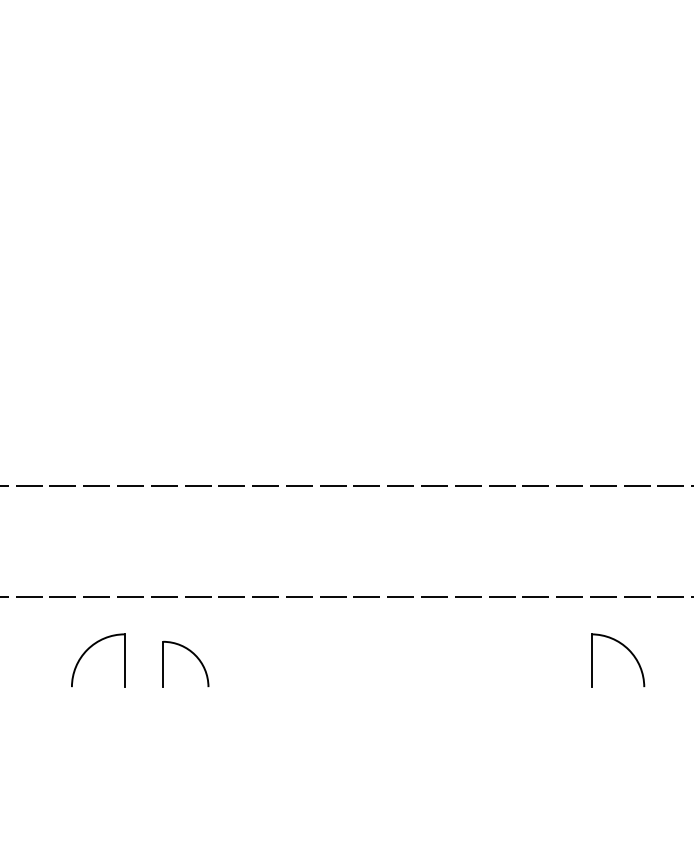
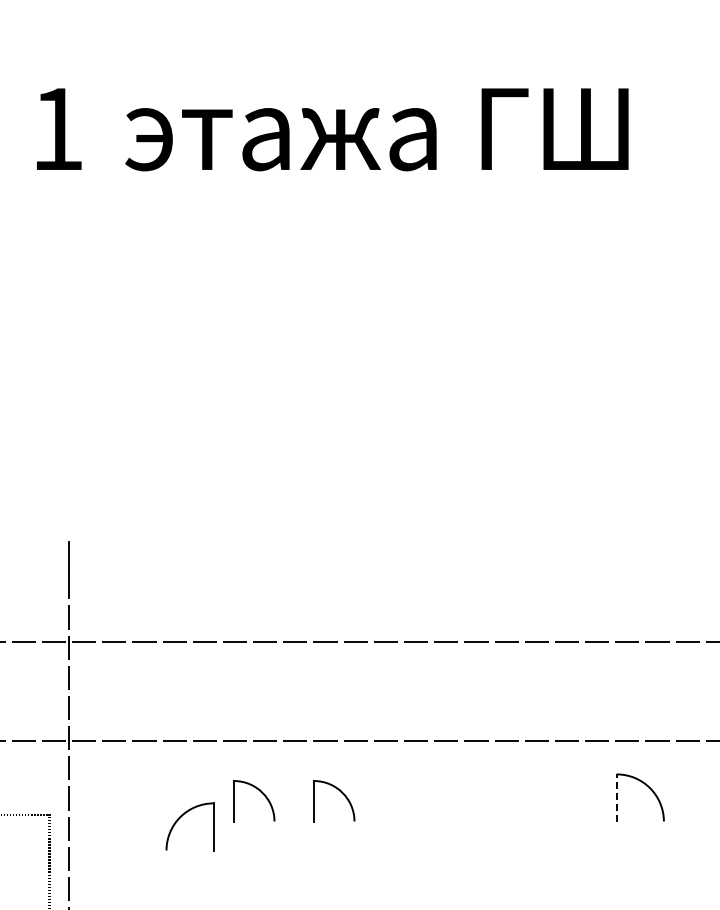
part: (88, 650) -> (181, 817), moved
part: (283, 655) -> (341, 793), added
line: (591, 660) -> (616, 797), solid -> dashed

